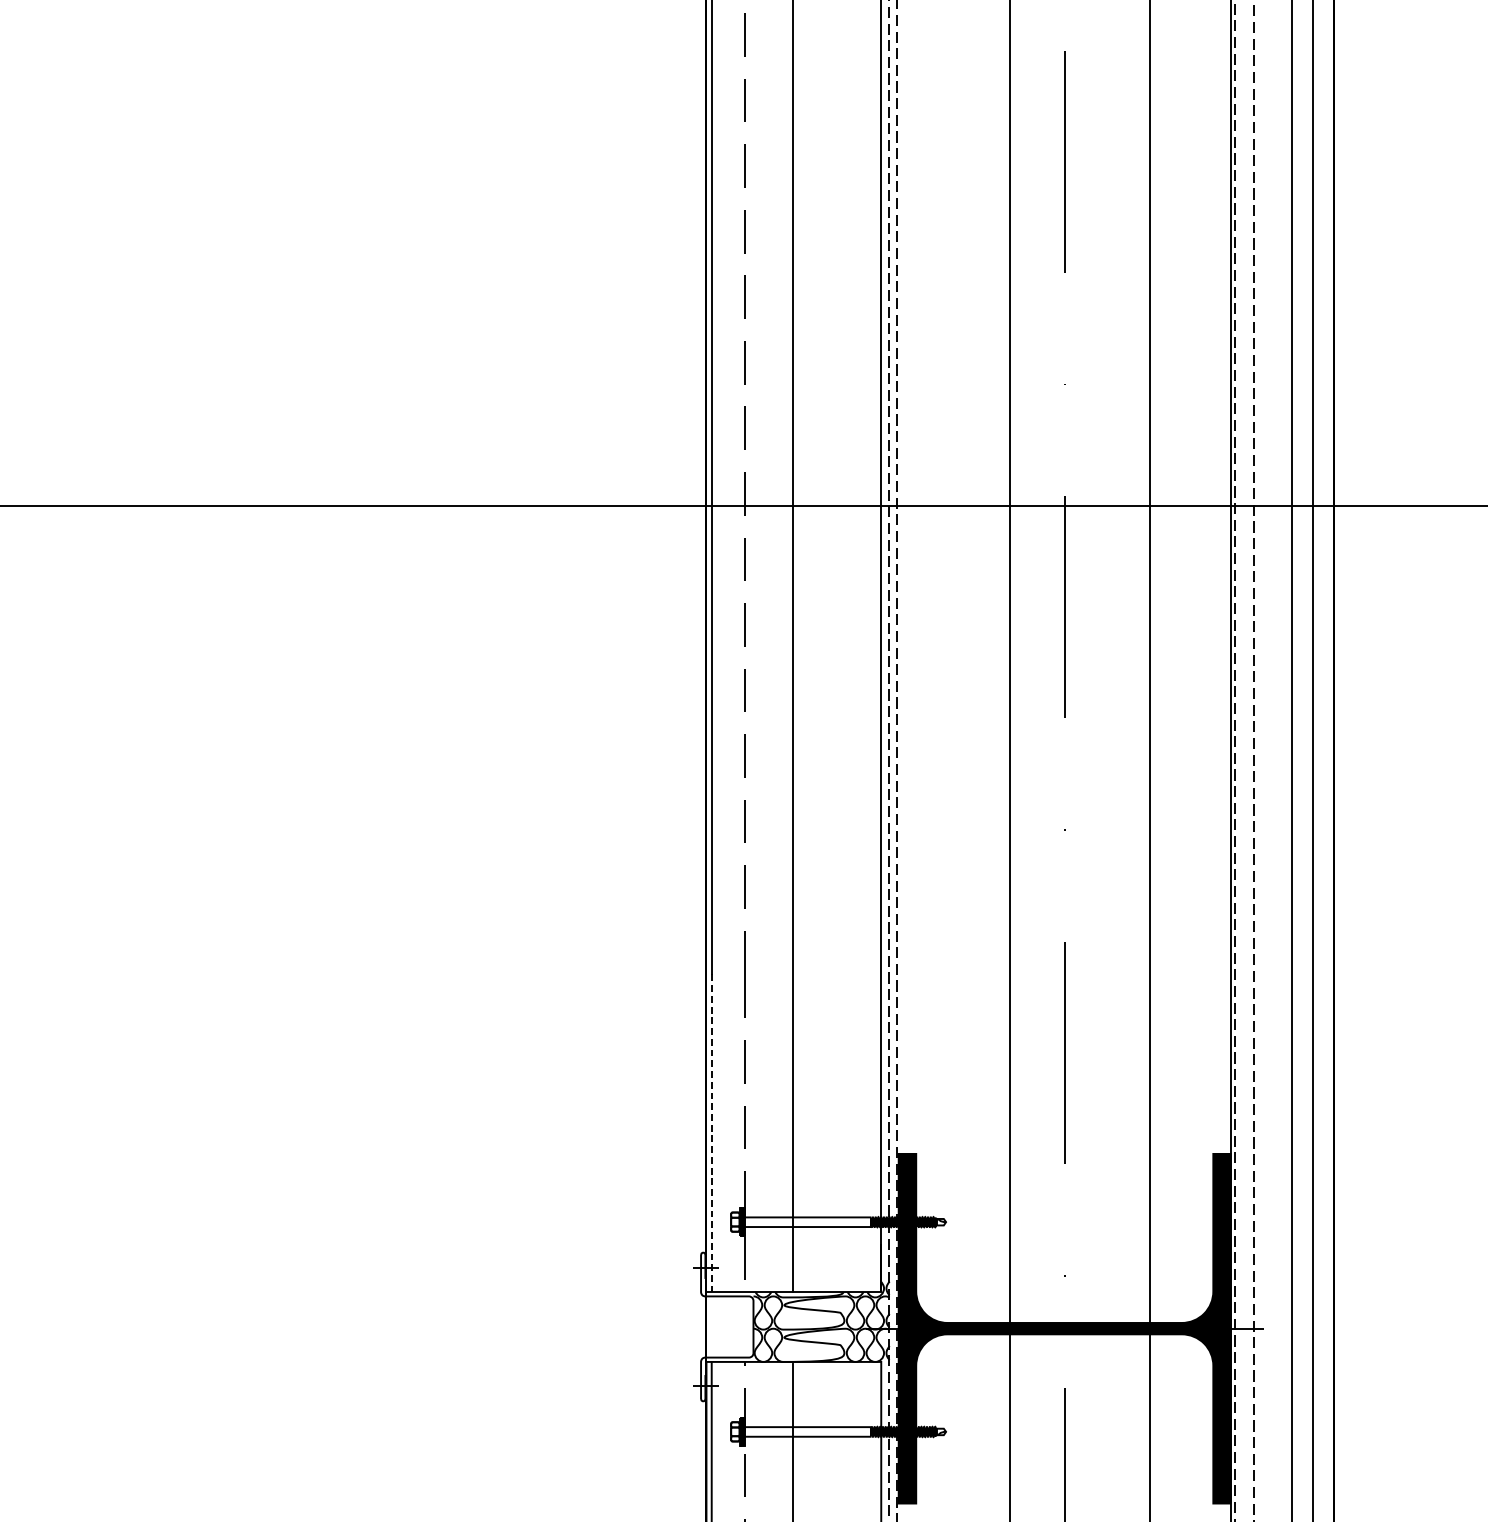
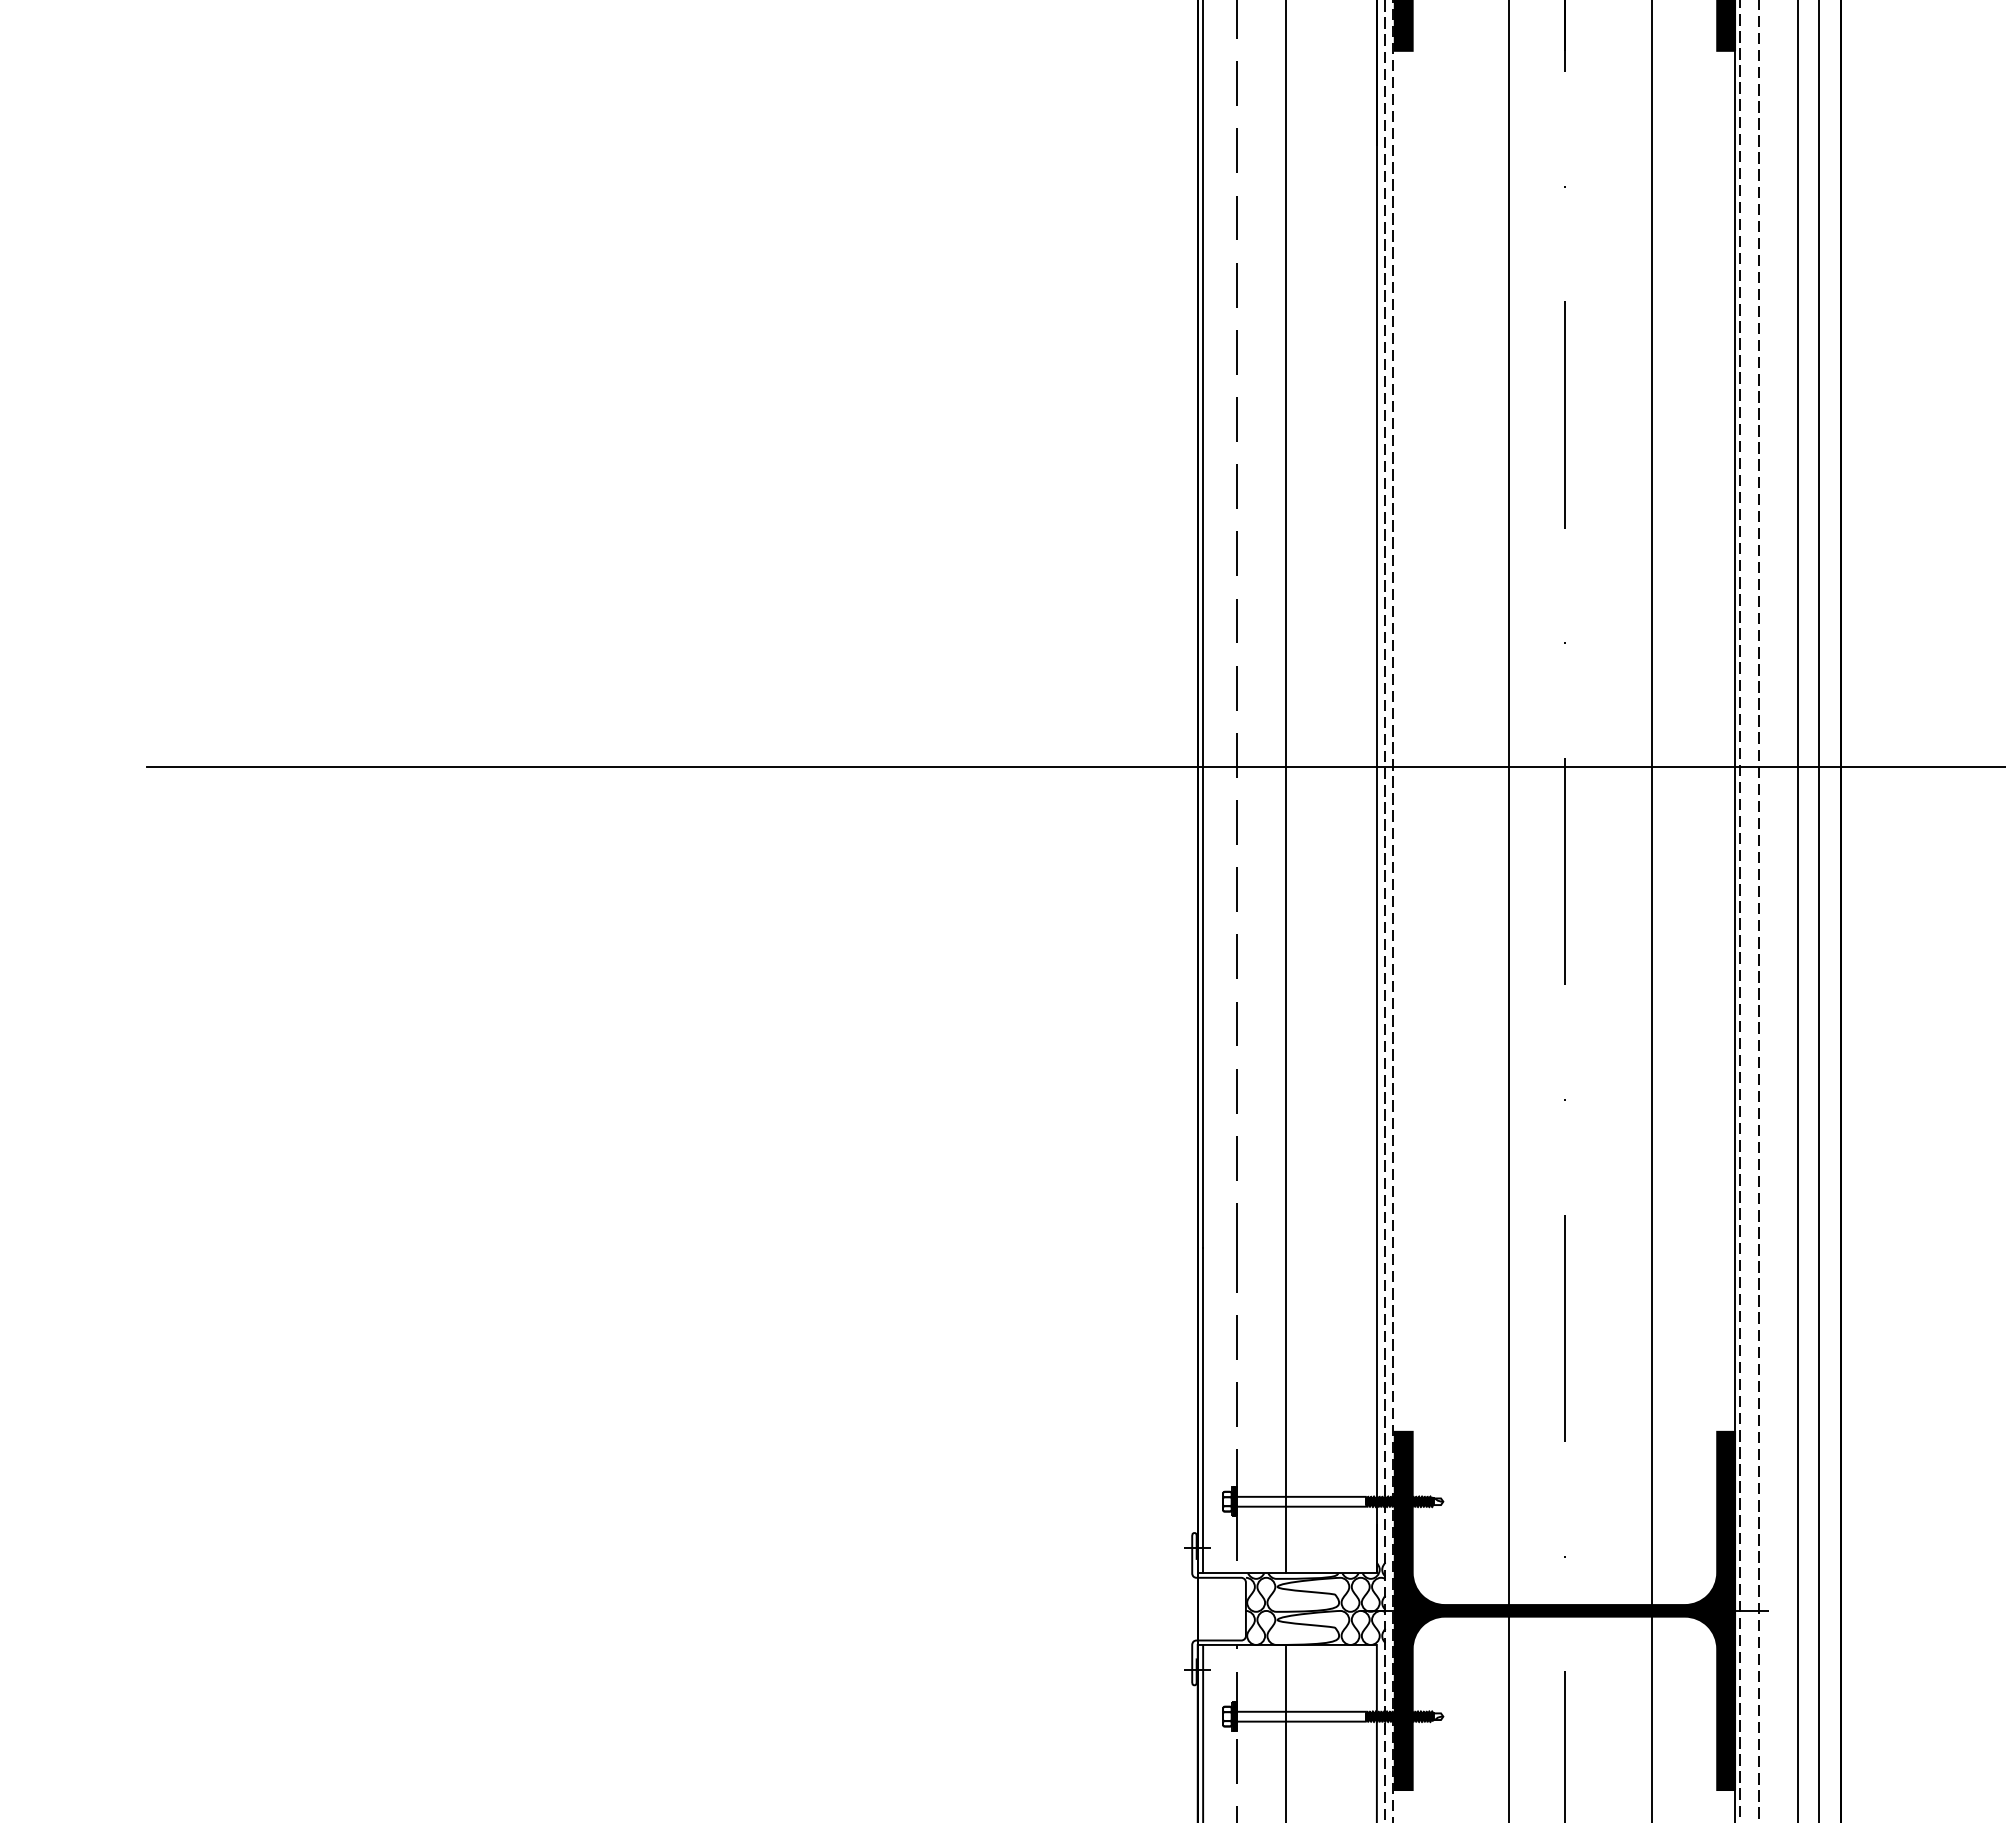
line: (712, 1133) -> (1203, 1410), dashed -> solid

